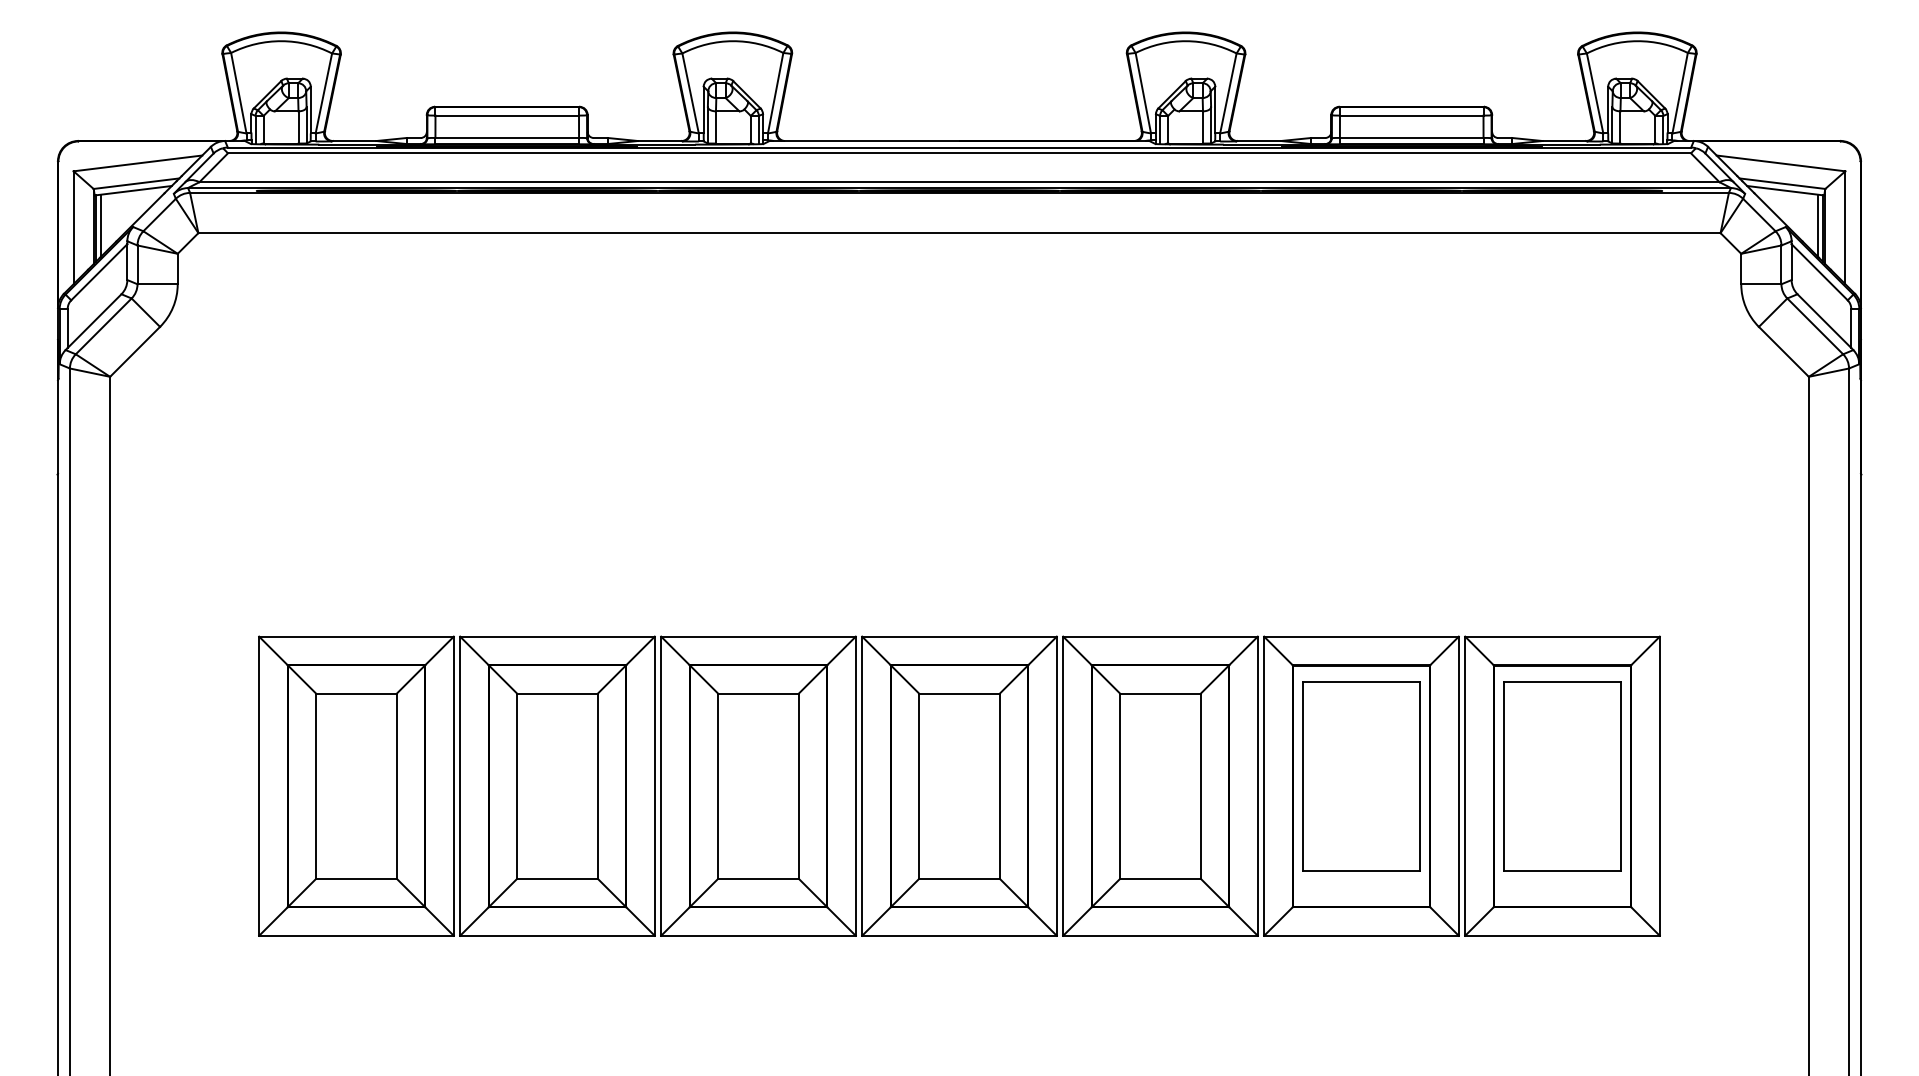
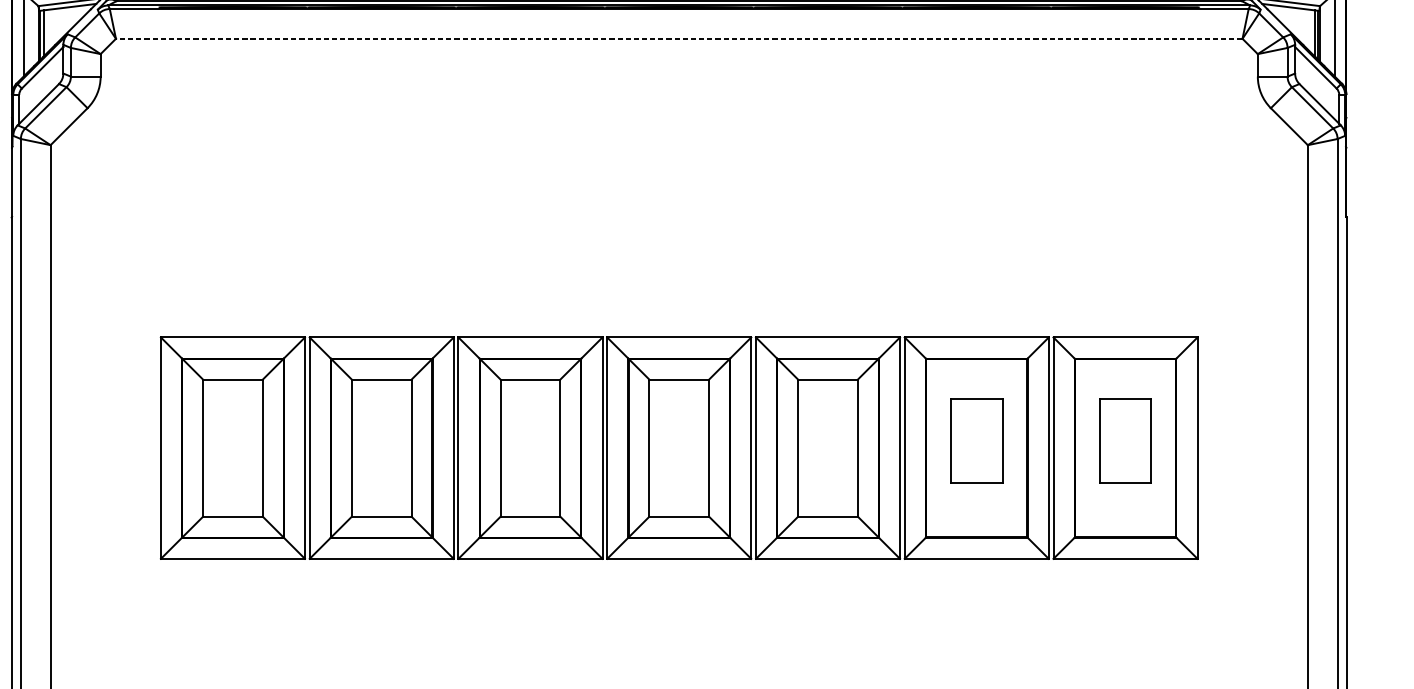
line: (959, 233) -> (679, 39), solid -> dashed
part: (1361, 776) -> (976, 440), size x0.6
part: (1562, 776) -> (1125, 440), size x0.6

